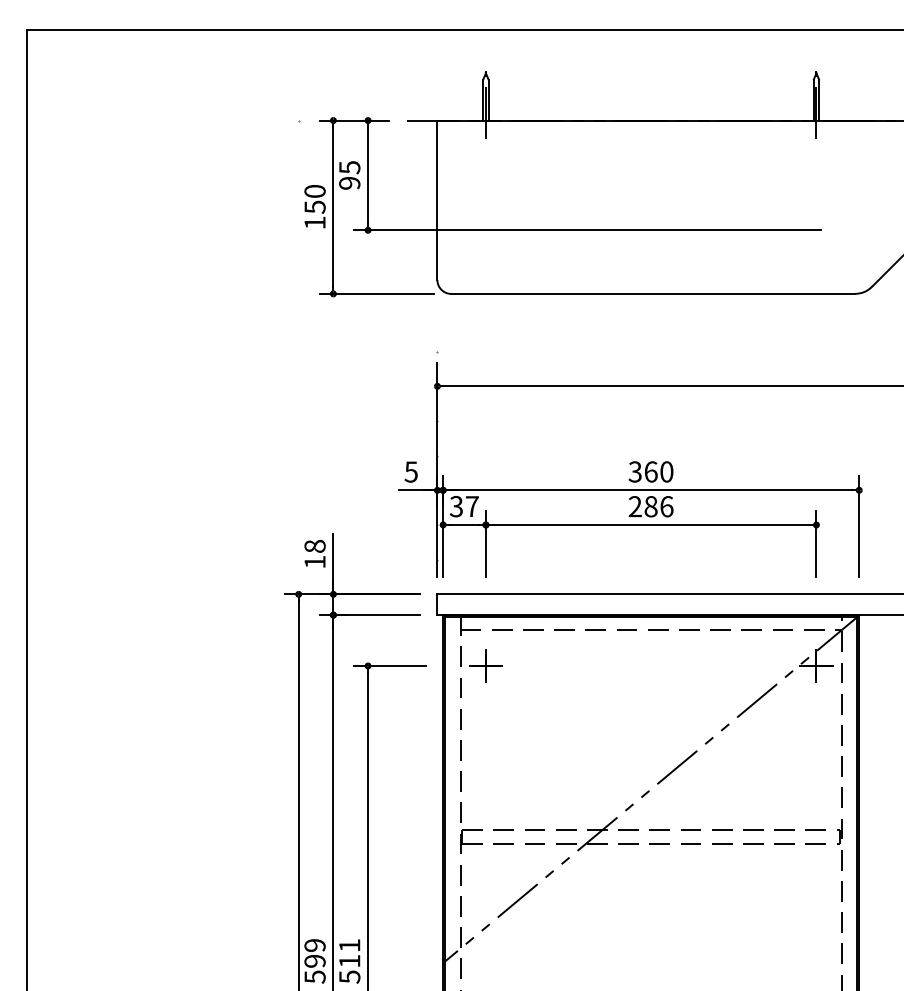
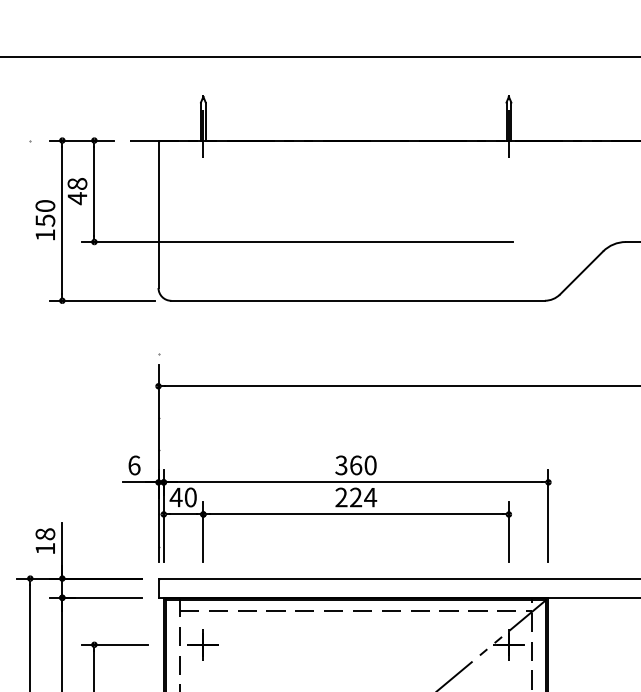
text: (349, 175) -> (77, 191), 95 -> 48
text: (410, 471) -> (133, 464), 5 -> 6
text: (463, 506) -> (182, 497), 37 -> 40
text: (658, 506) -> (362, 497), 286 -> 224

